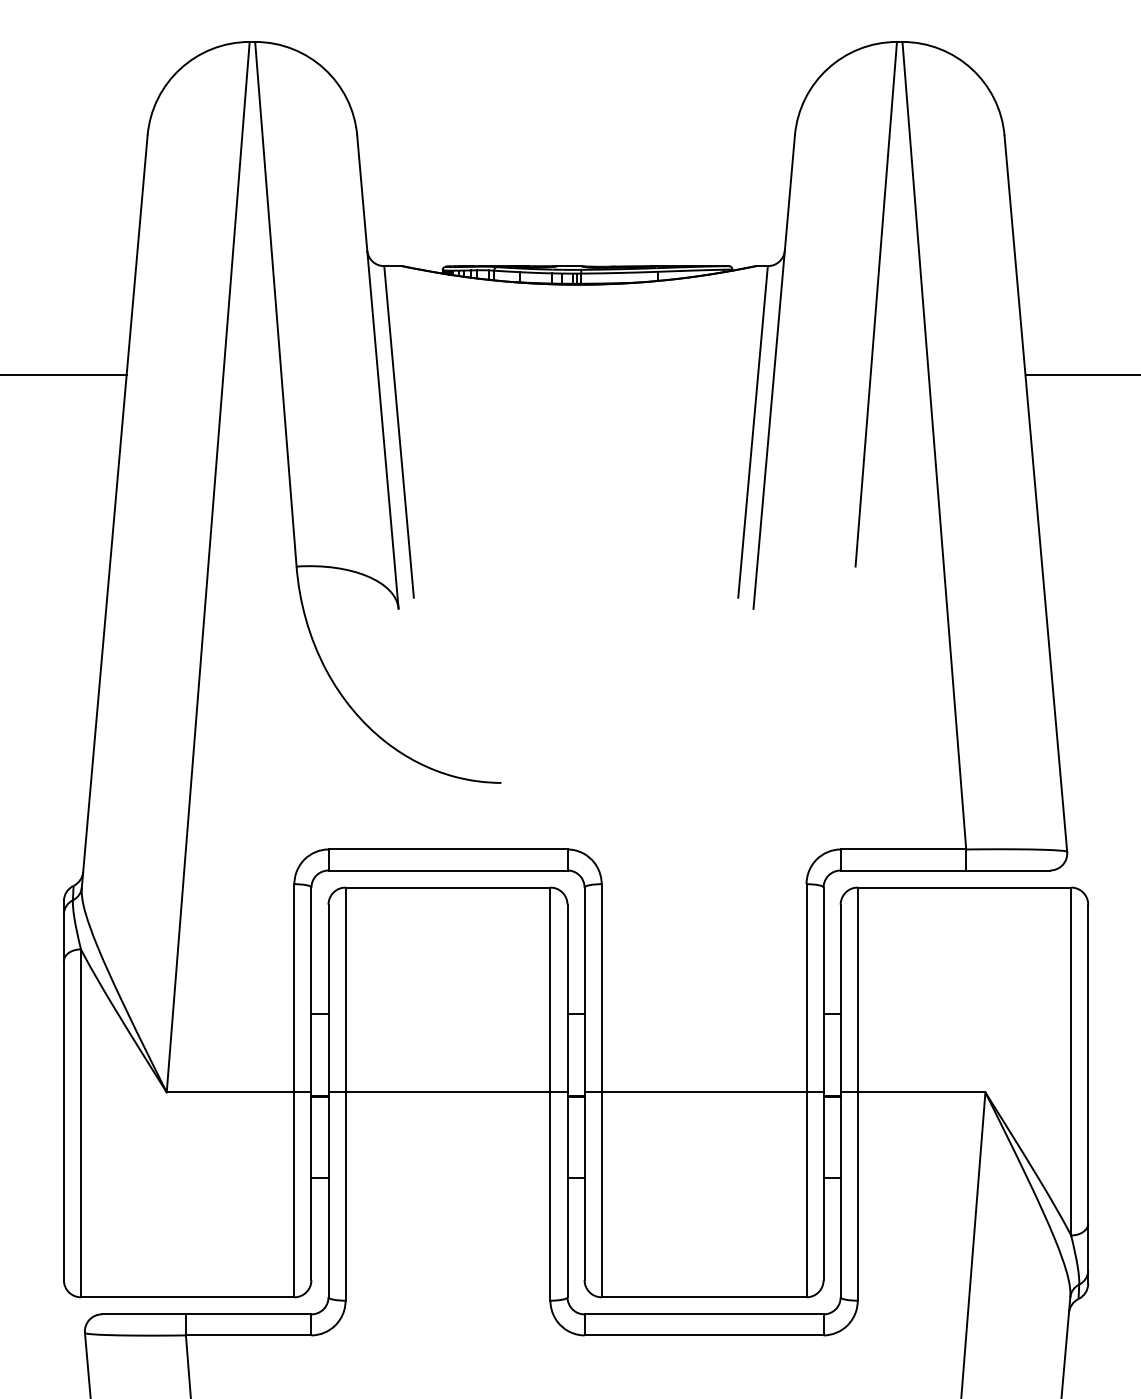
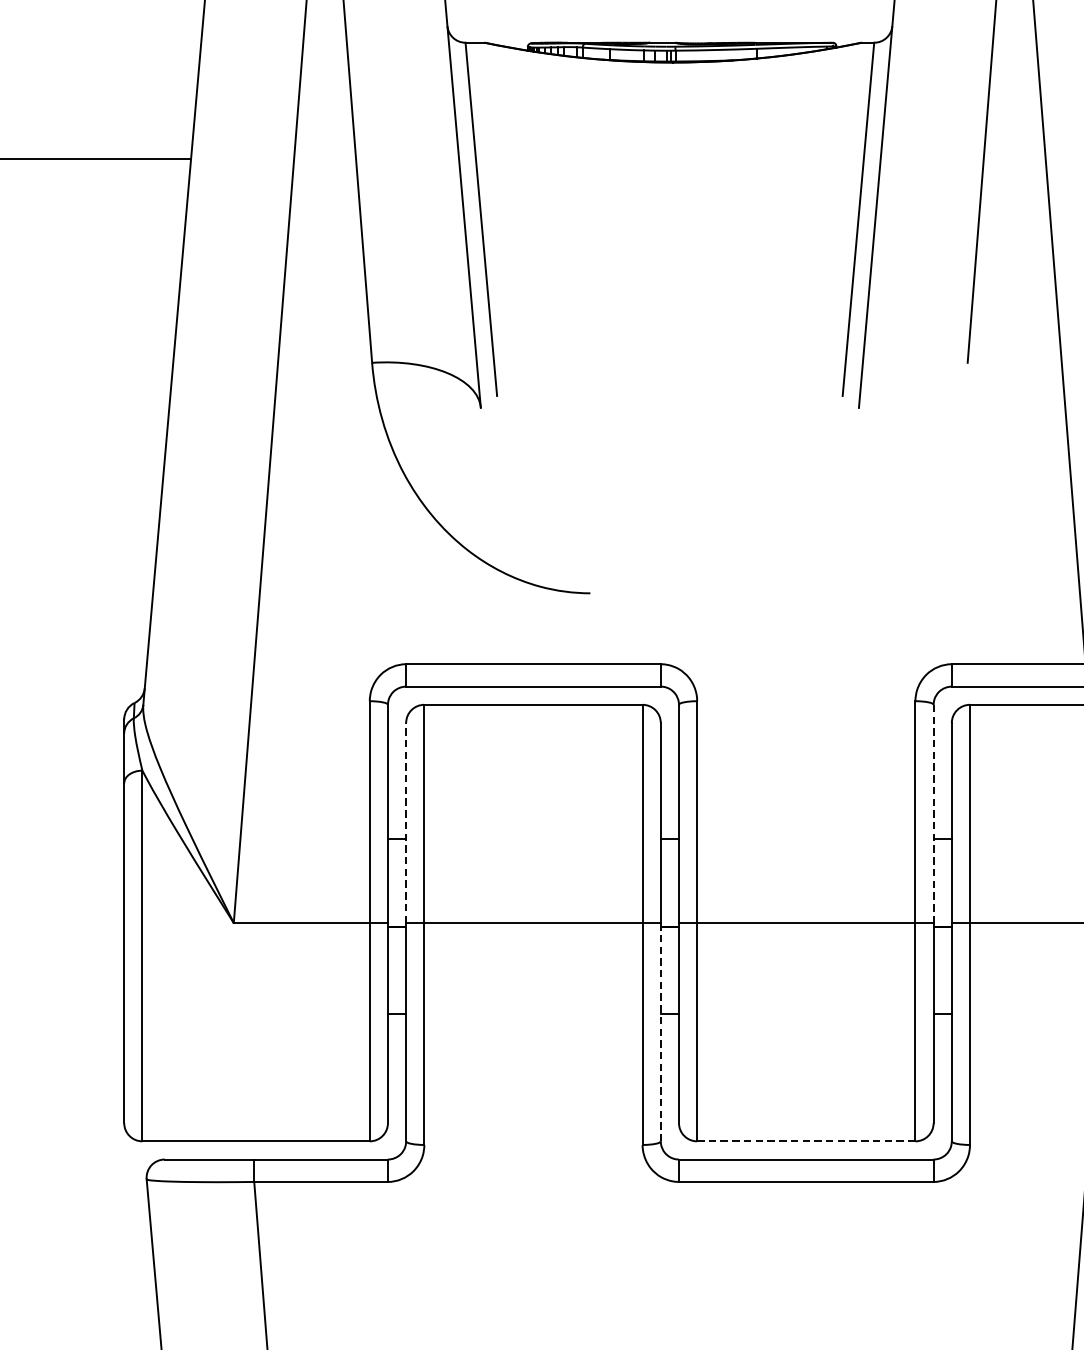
line: (823, 990) -> (933, 814), solid -> dashed
line: (328, 998) -> (406, 822), solid -> dashed
line: (567, 1195) -> (660, 1032), solid -> dashed
line: (703, 1297) -> (805, 1141), solid -> dashed

